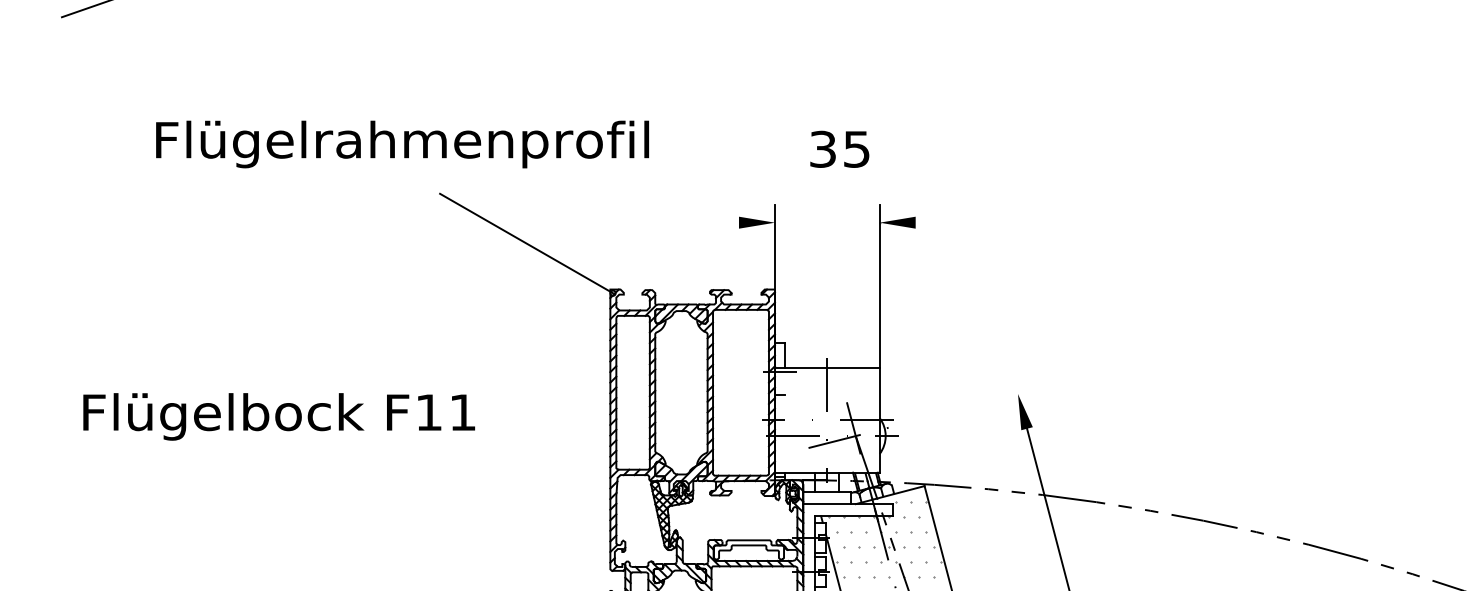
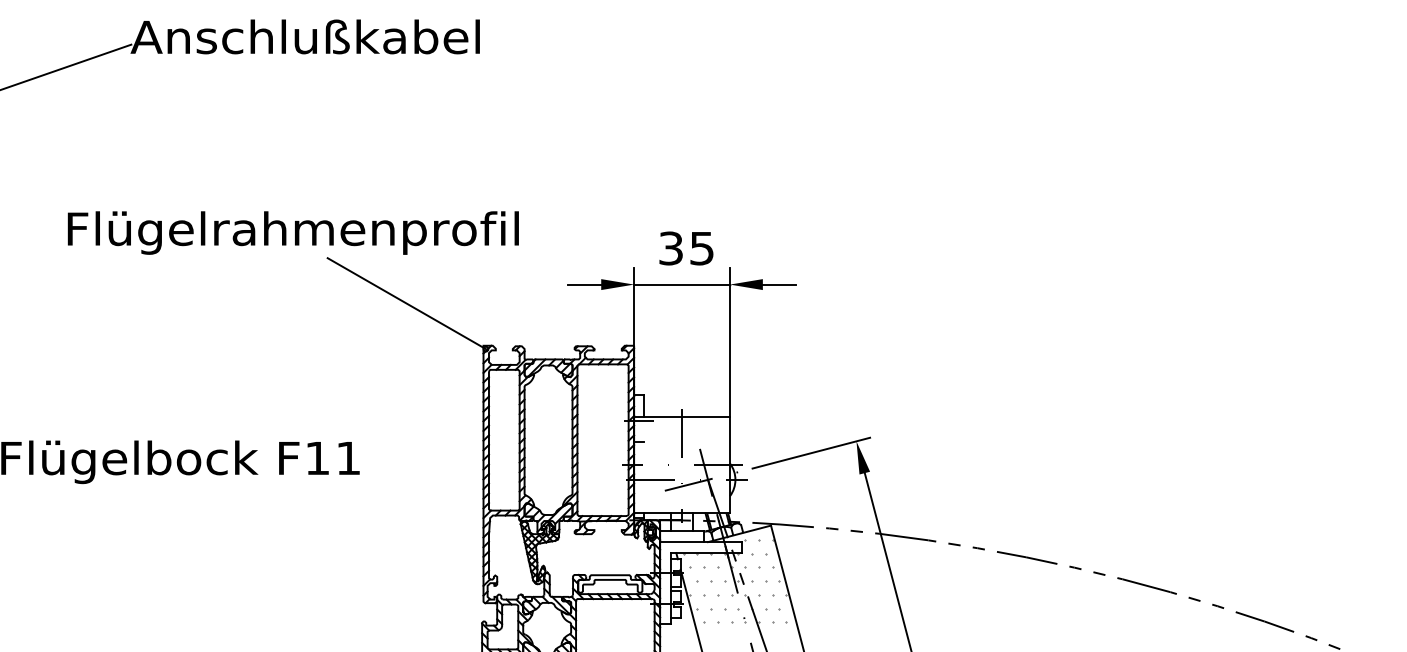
text: (401, 143) -> (292, 232), moved
text: (839, 149) -> (686, 248), moved
line: (720, 222) -> (584, 284), added
line: (826, 222) -> (681, 284), added
line: (932, 222) -> (778, 284), added
line: (968, 406) -> (811, 452), added

